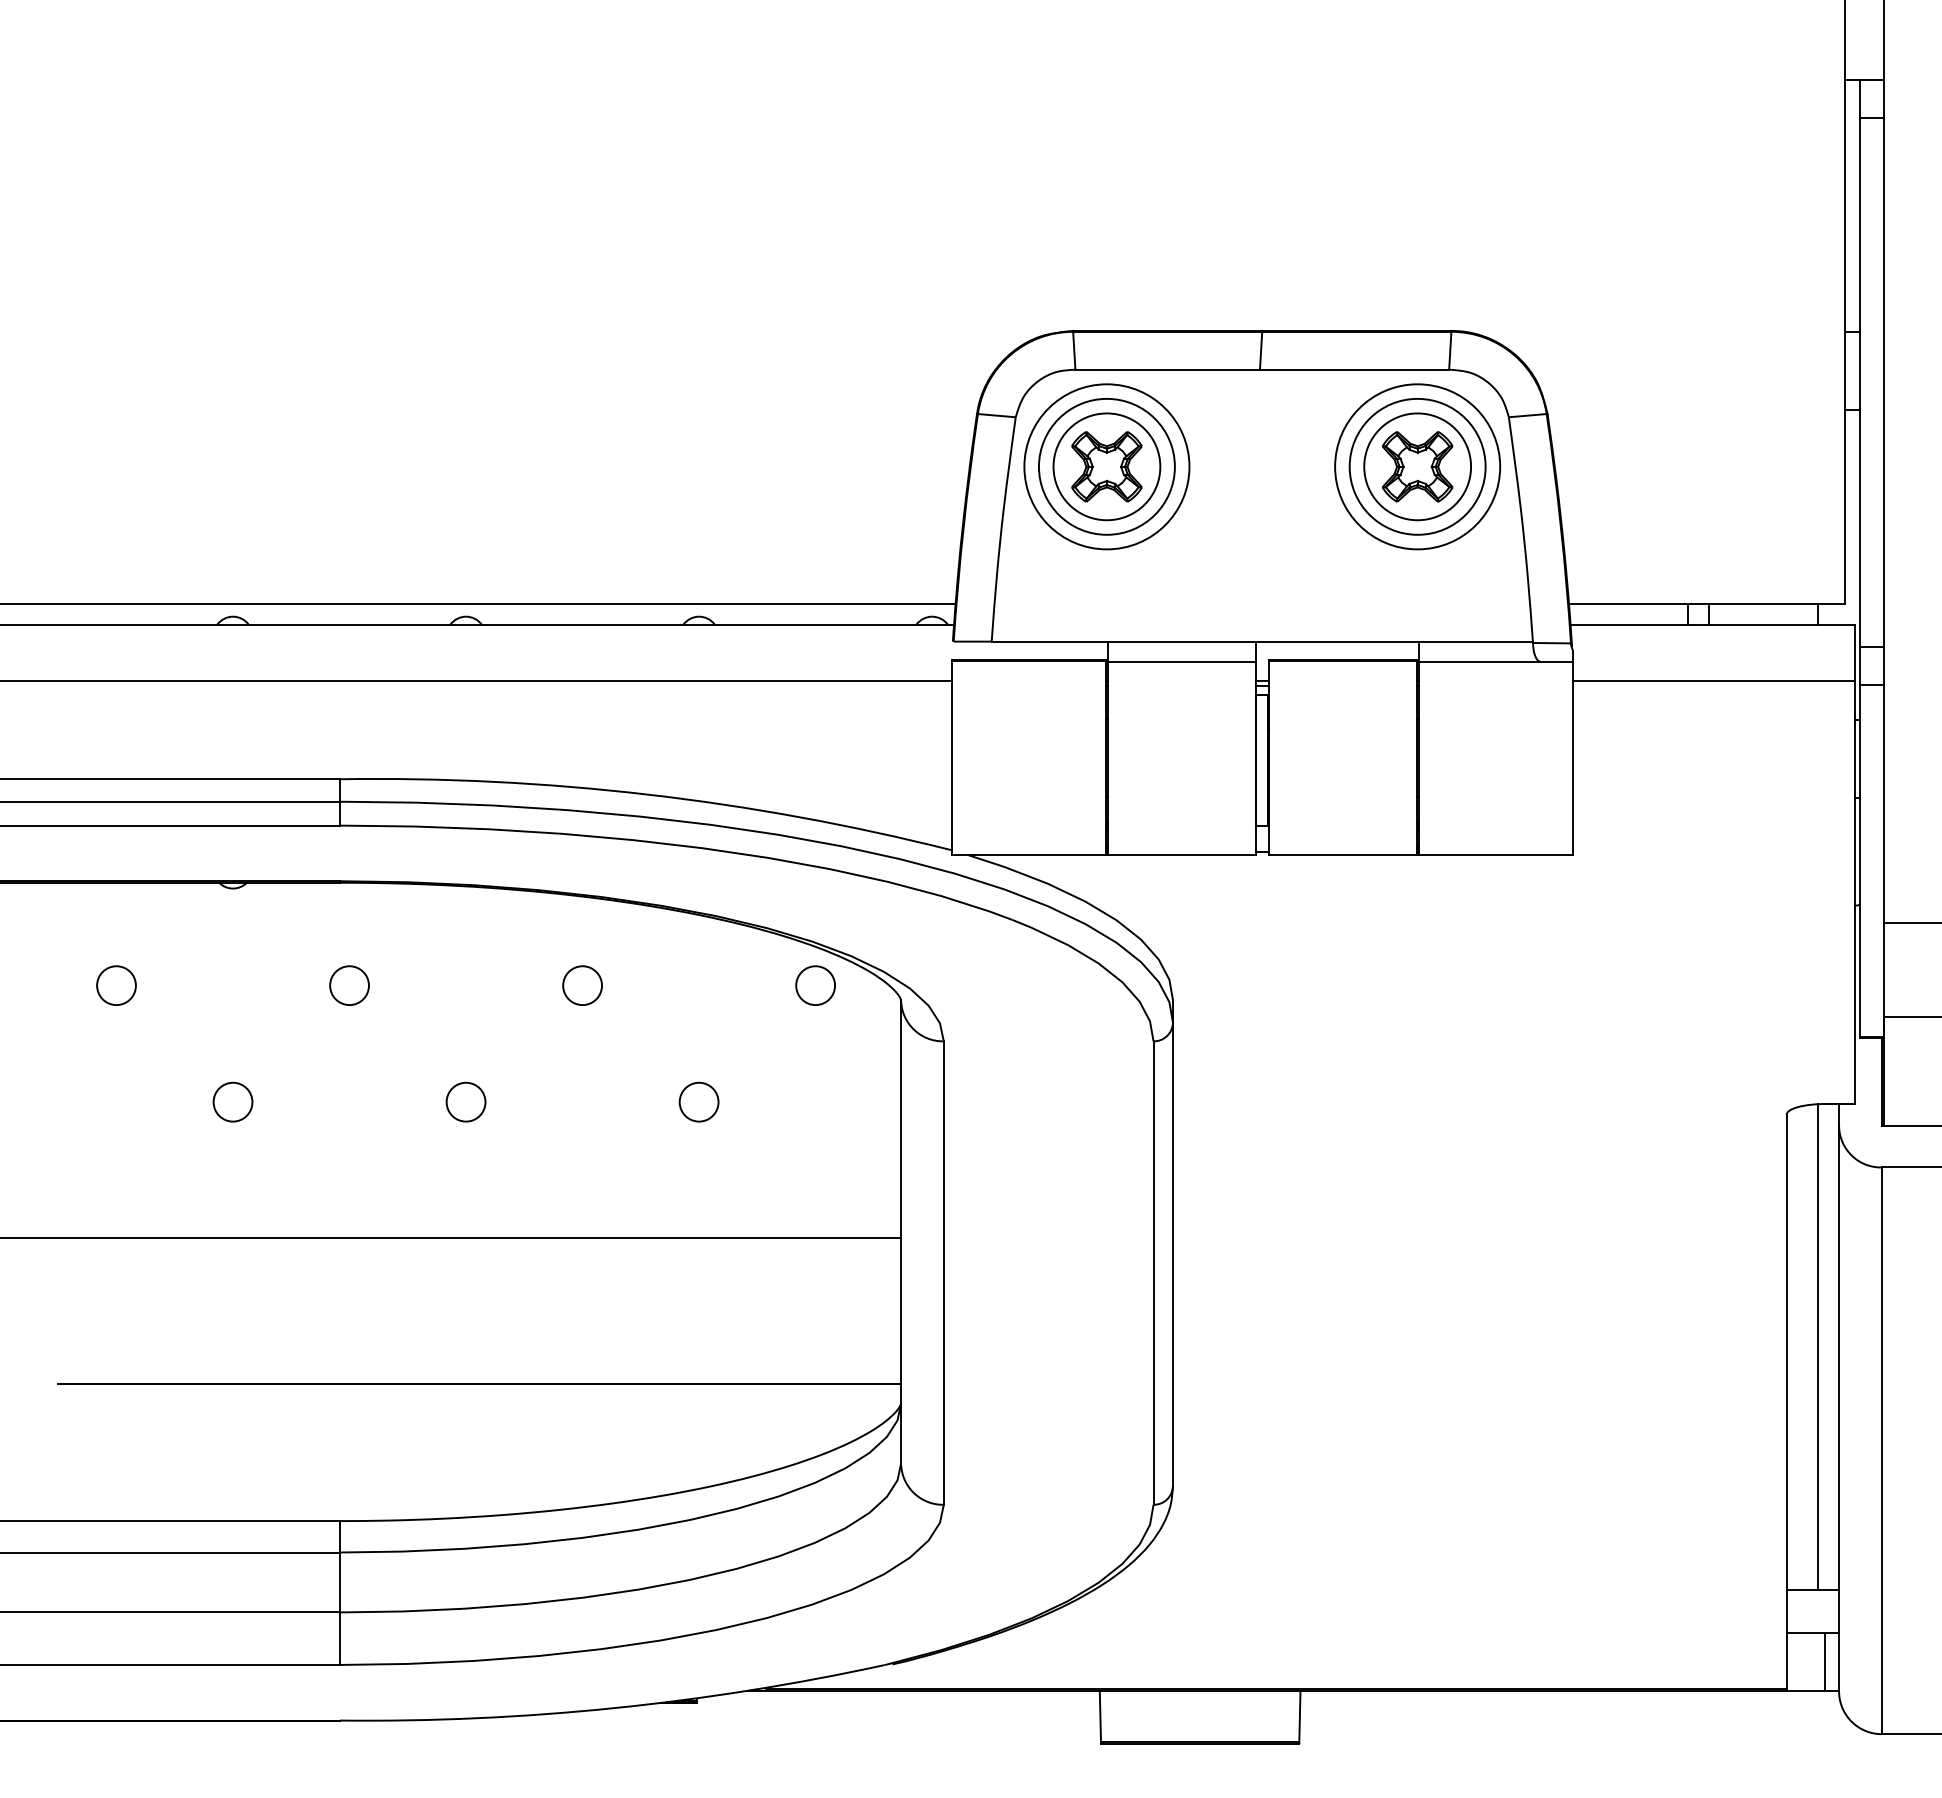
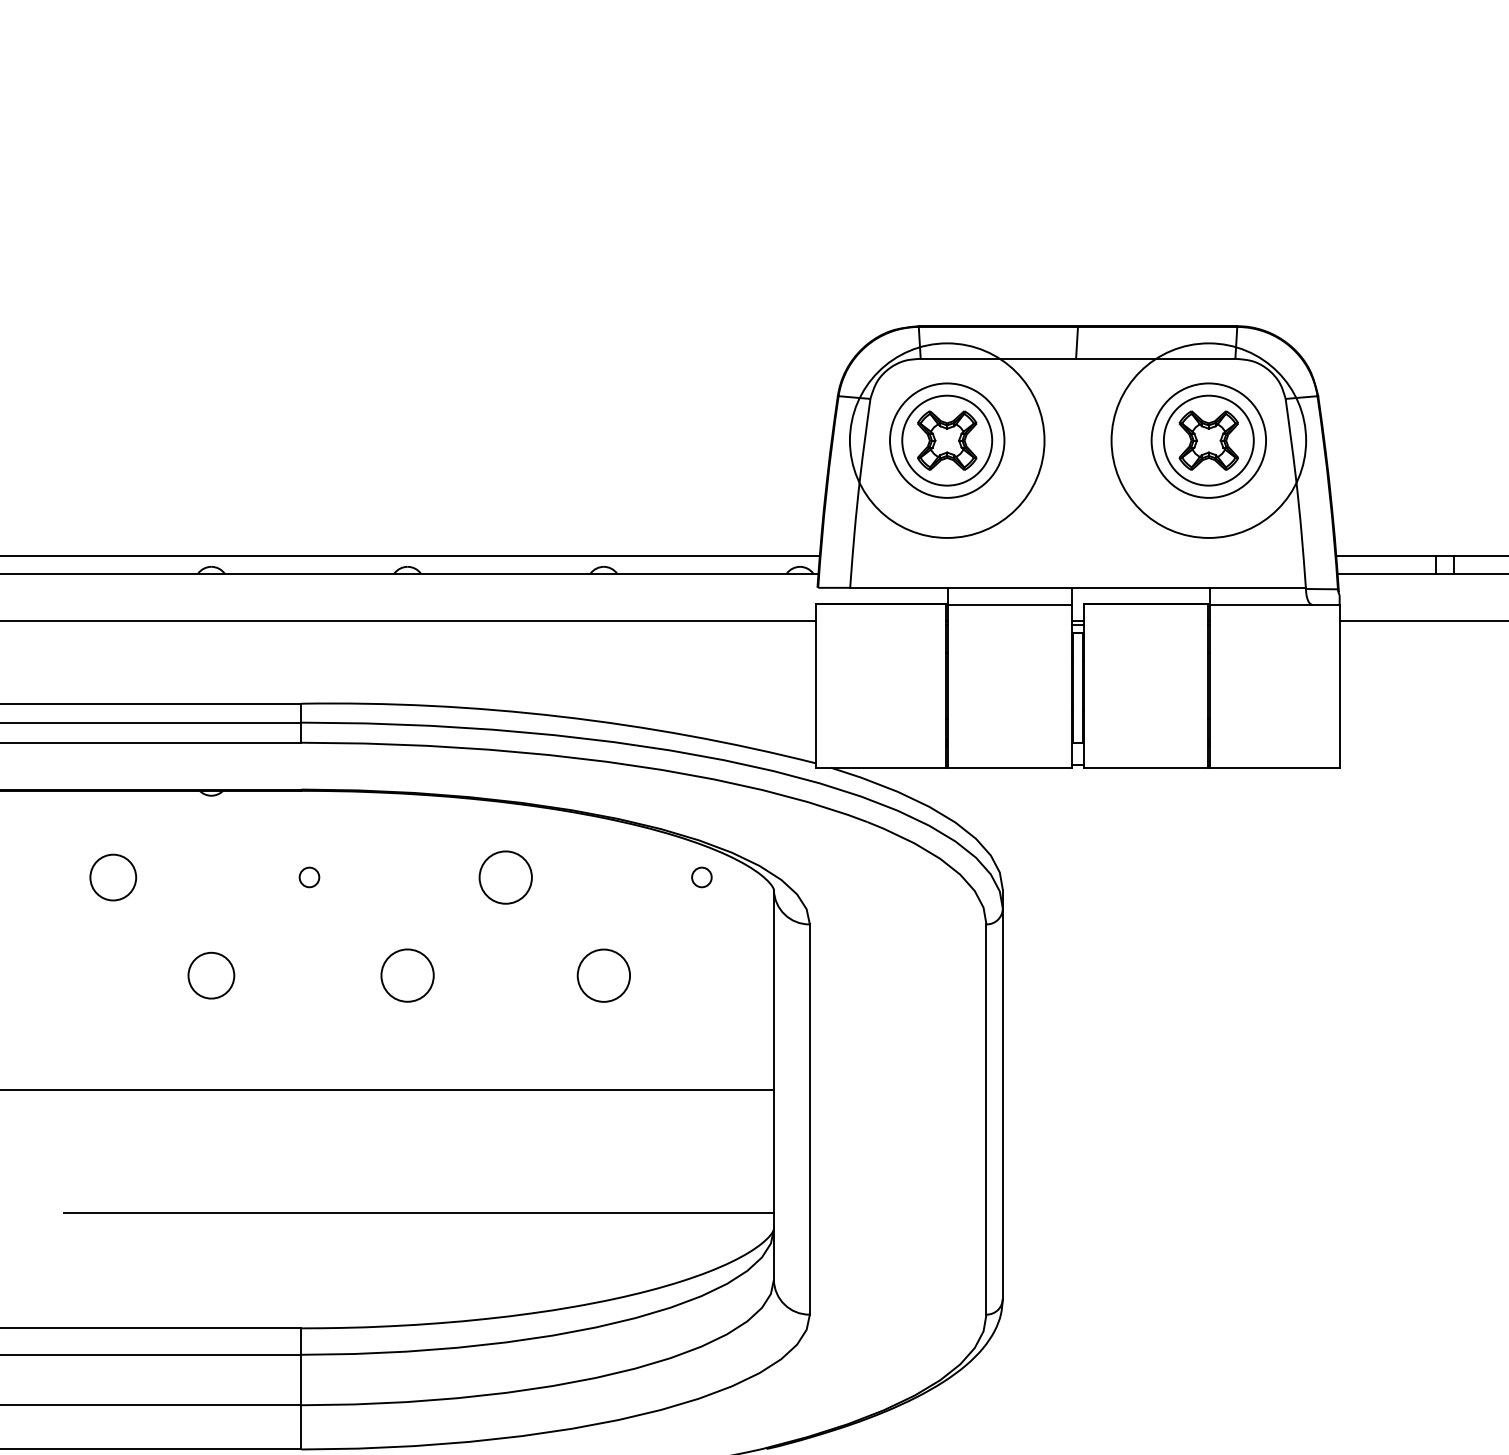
circle: (1106, 466) -> (946, 440), size x1.4
circle: (1417, 466) -> (1208, 440), size x1.4
circle: (116, 985) -> (113, 877), size x1.4
circle: (349, 985) -> (309, 877), size x0.6
circle: (582, 985) -> (505, 877), size x1.6
circle: (815, 985) -> (701, 877), size x0.6
circle: (232, 1101) -> (210, 975), size x1.4
circle: (465, 1101) -> (407, 975), size x1.6
circle: (698, 1101) -> (603, 975), size x1.6

